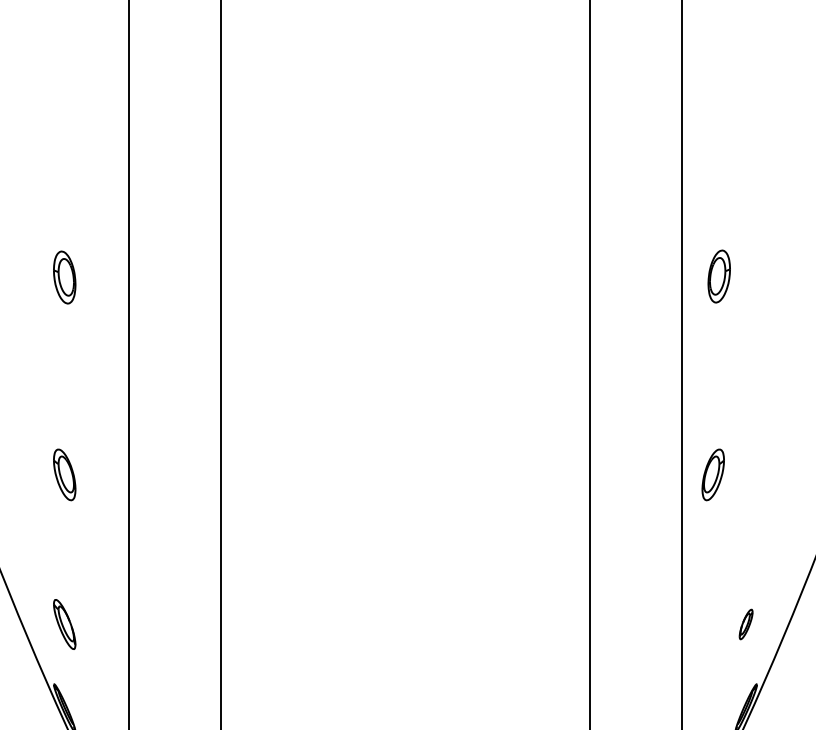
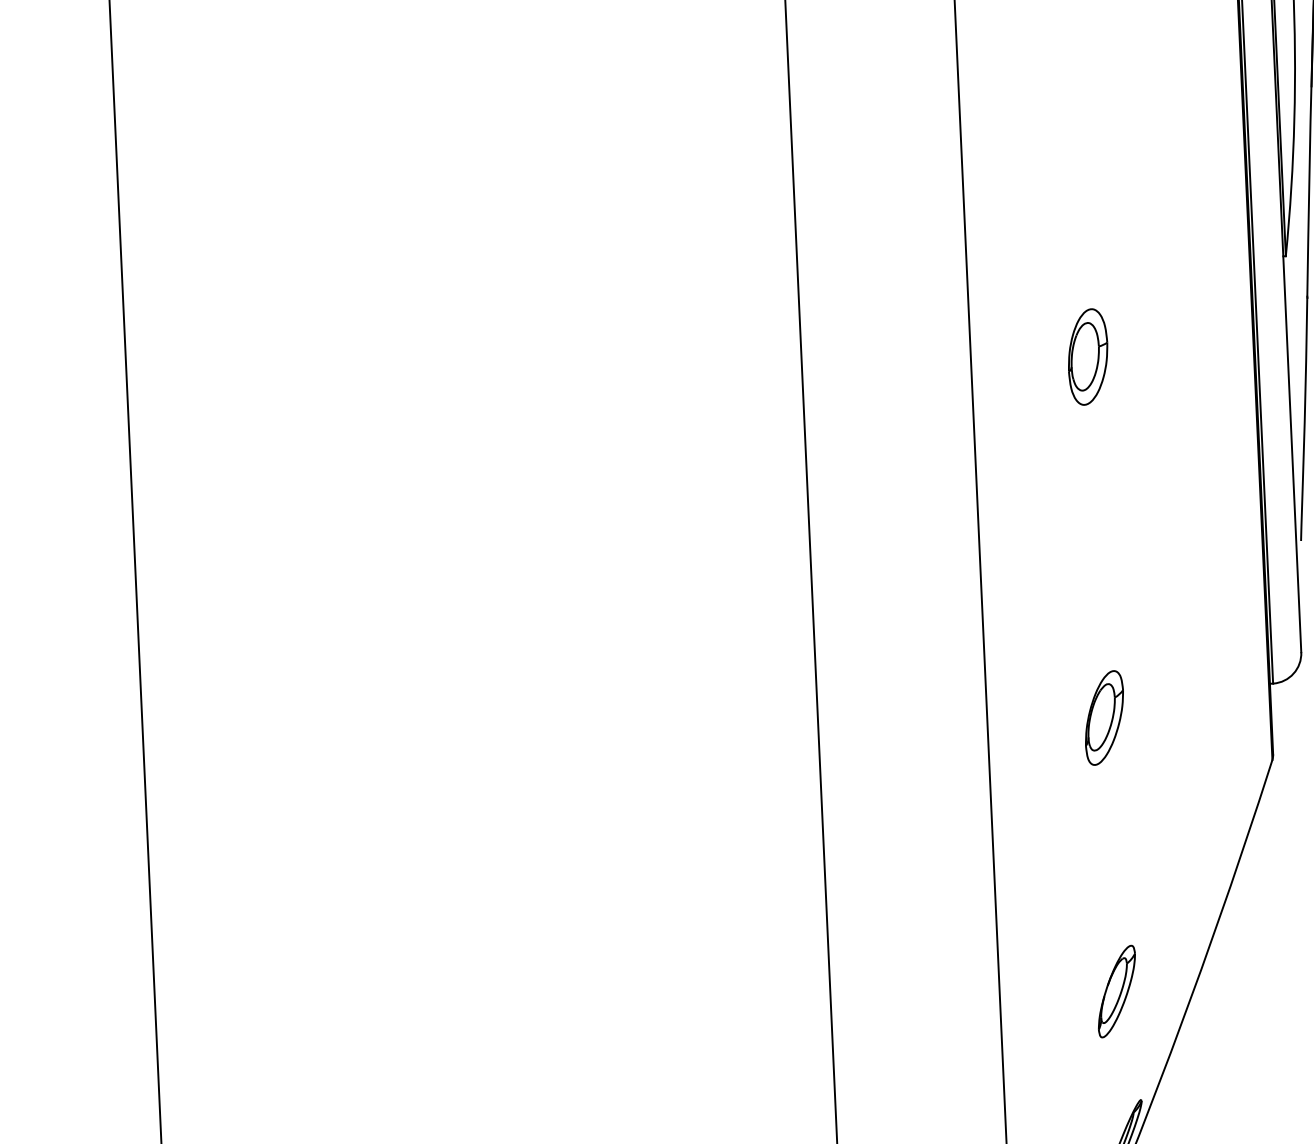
part: (718, 276) -> (1086, 356), moved
part: (712, 474) -> (1103, 717), moved
part: (745, 624) -> (1115, 991), size x1.67

